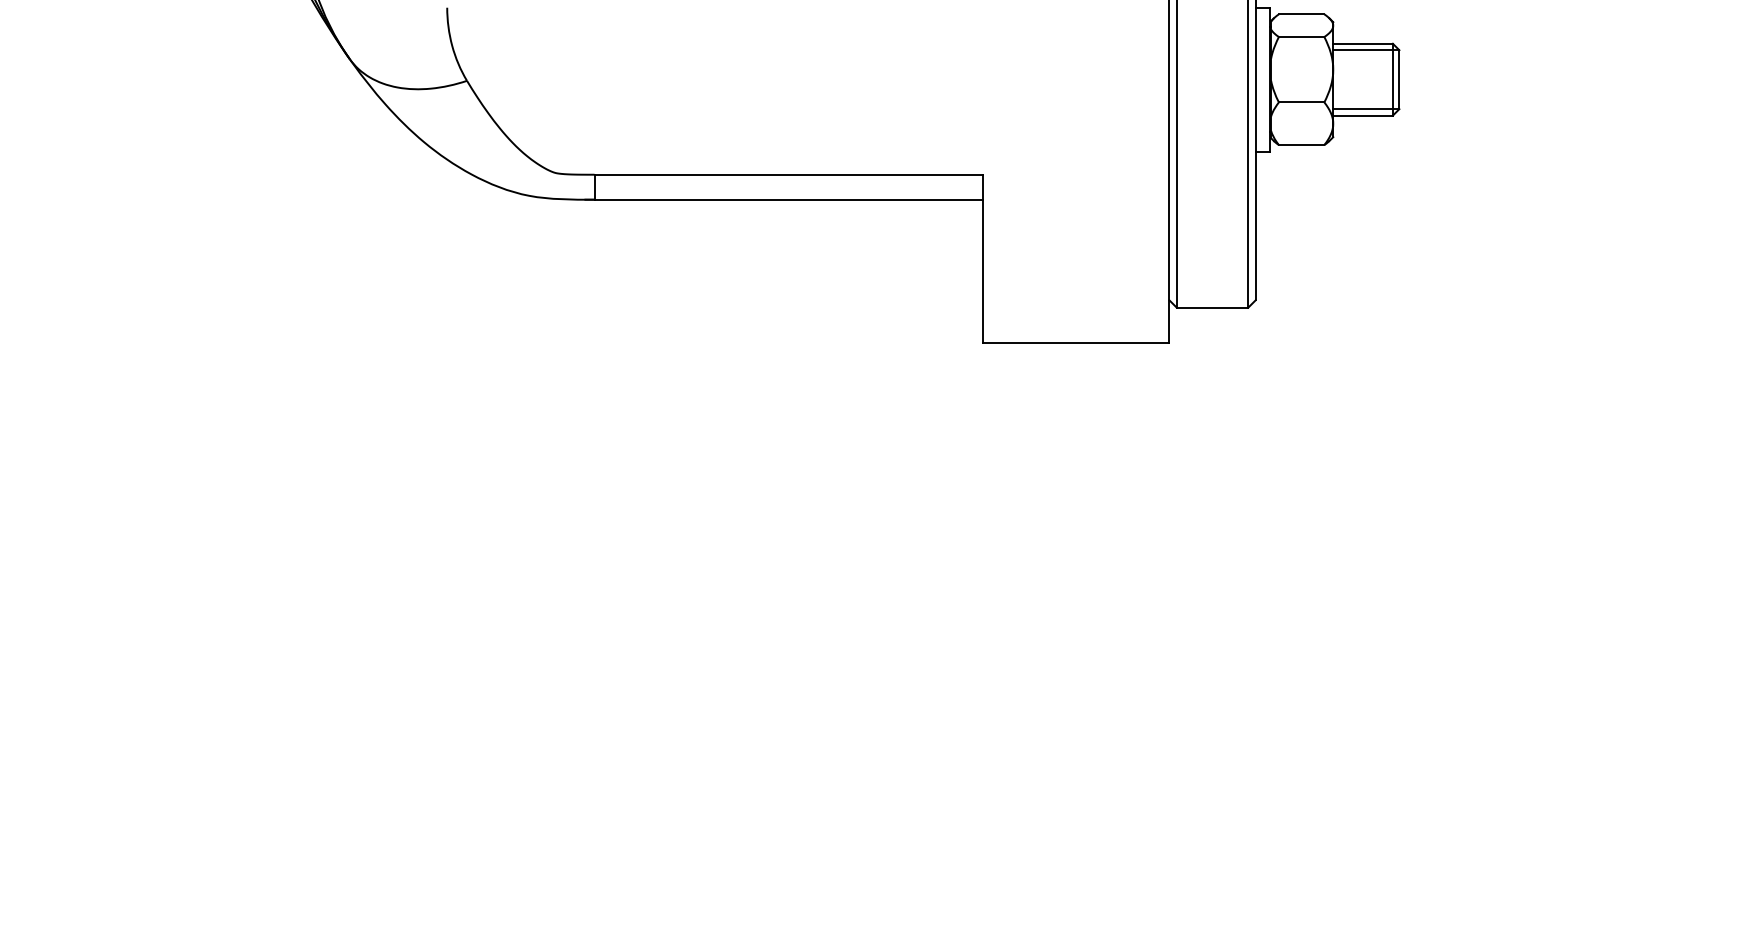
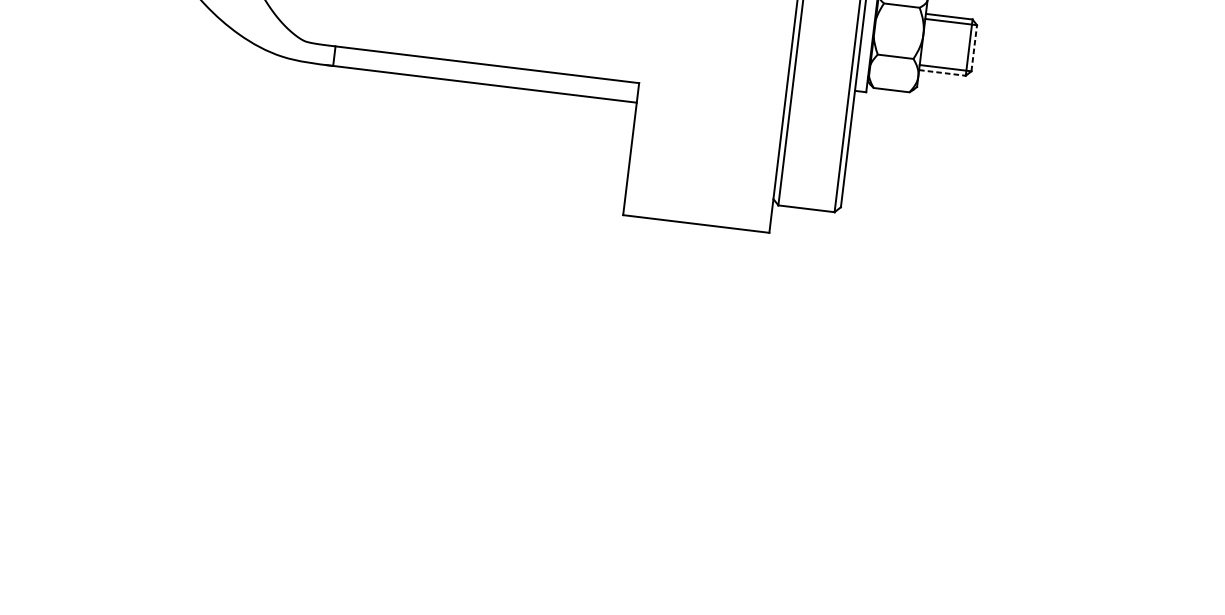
line: (1399, 79) -> (974, 48), solid -> dashed
line: (1363, 115) -> (942, 72), solid -> dashed

